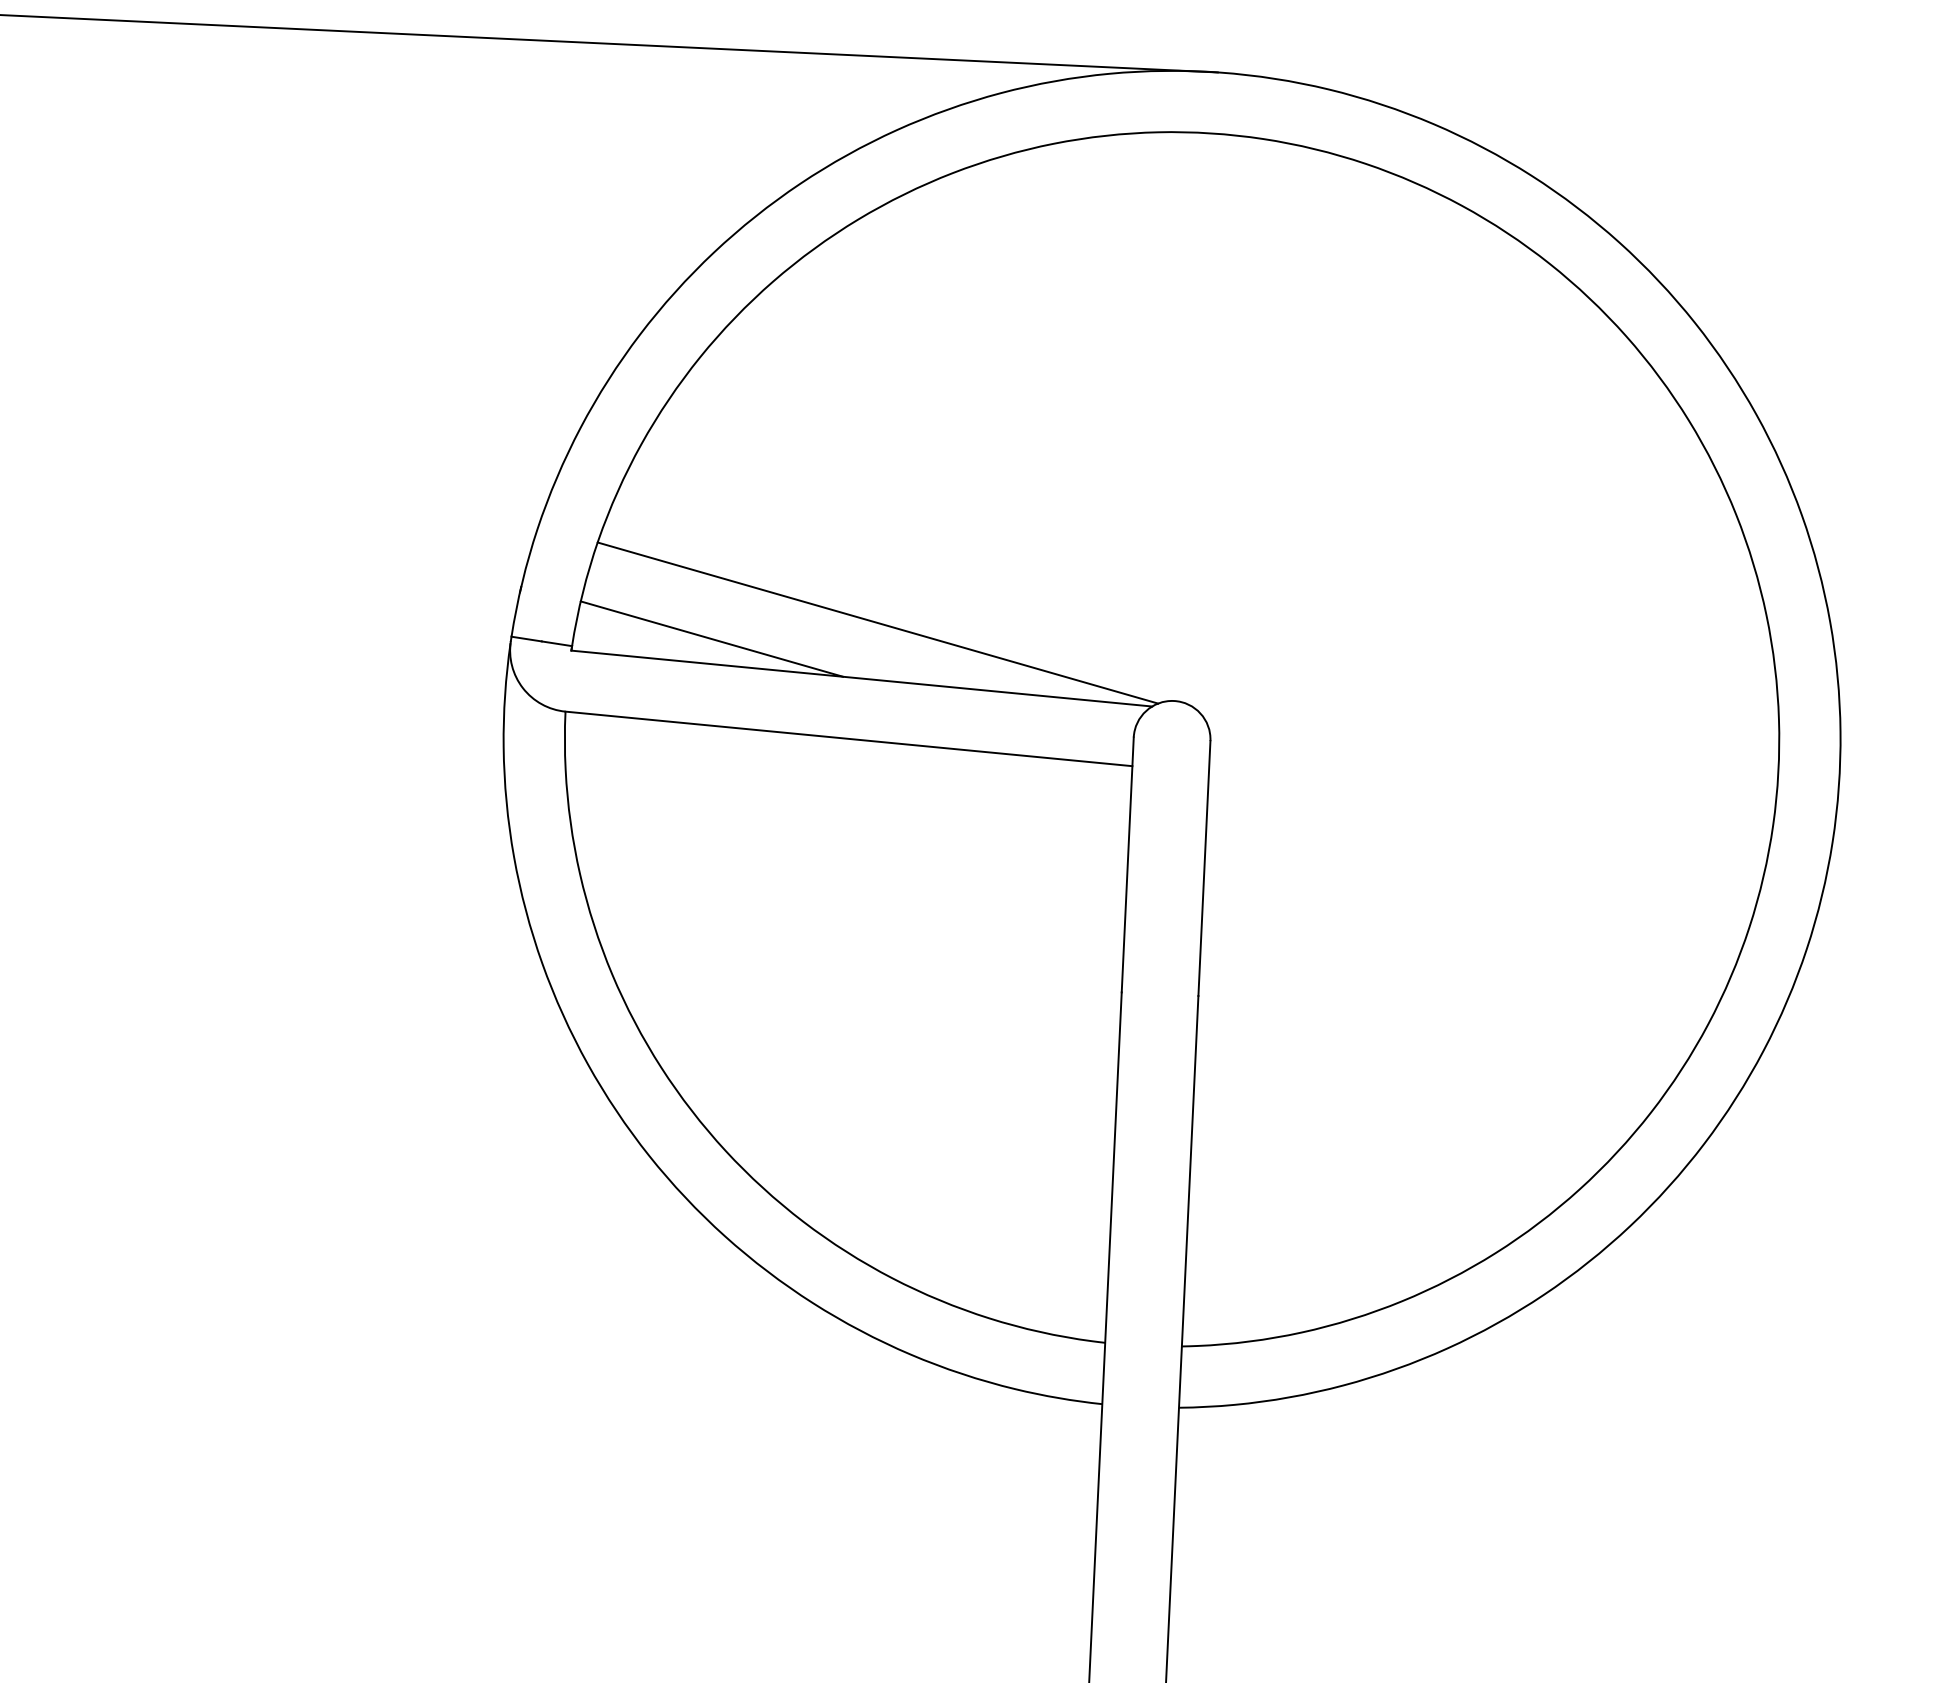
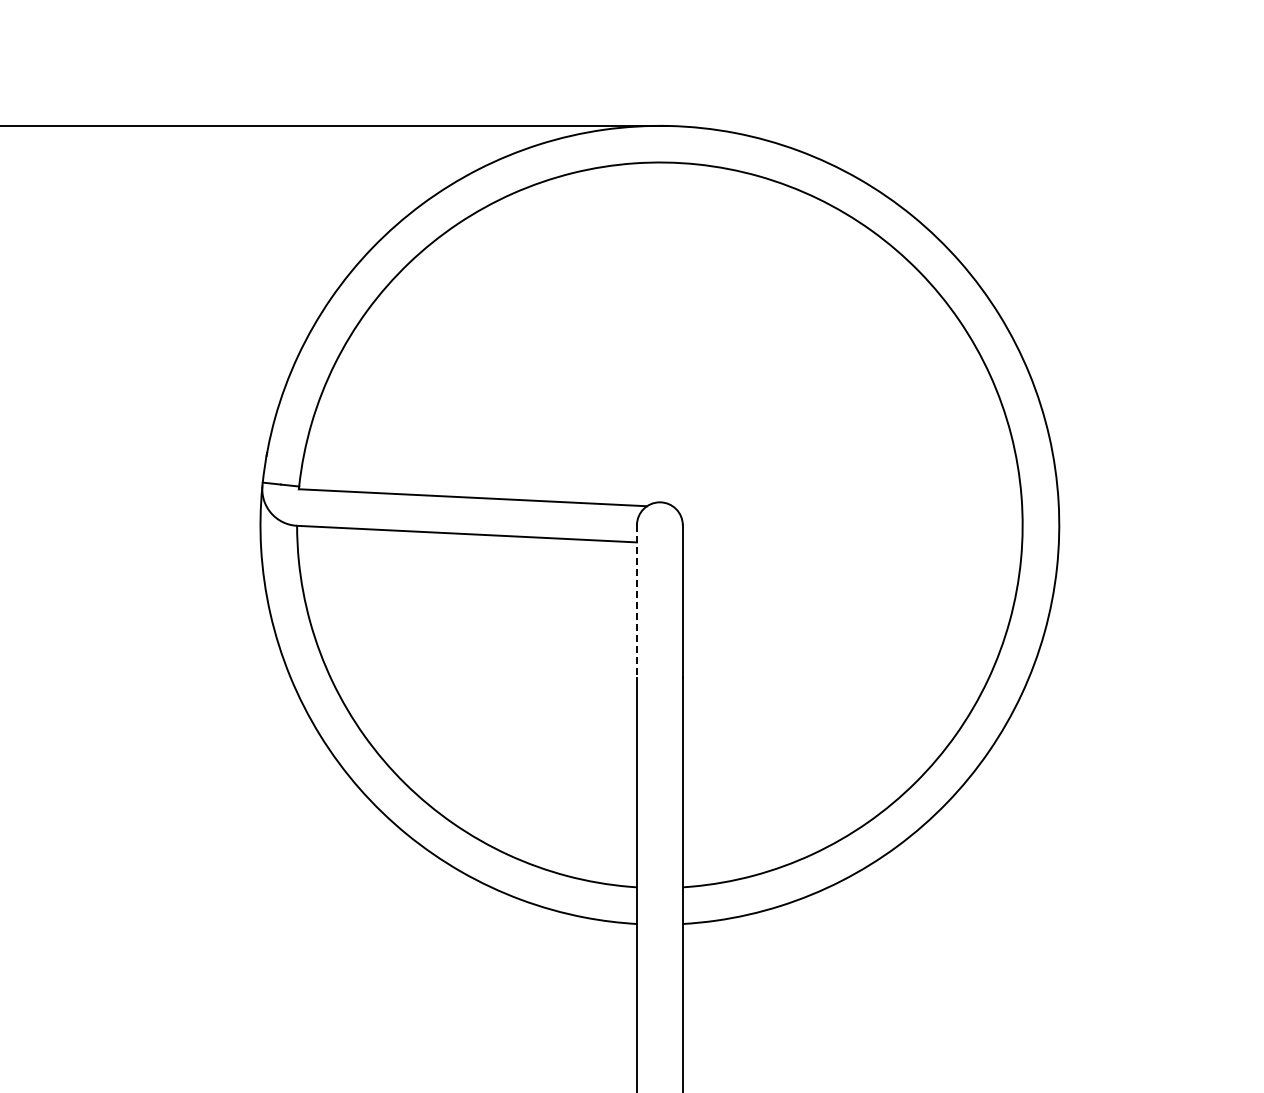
line: (877, 621) -> (480, 463), removed
line: (712, 639) -> (382, 478), removed
line: (1126, 864) -> (636, 601), solid -> dashed

